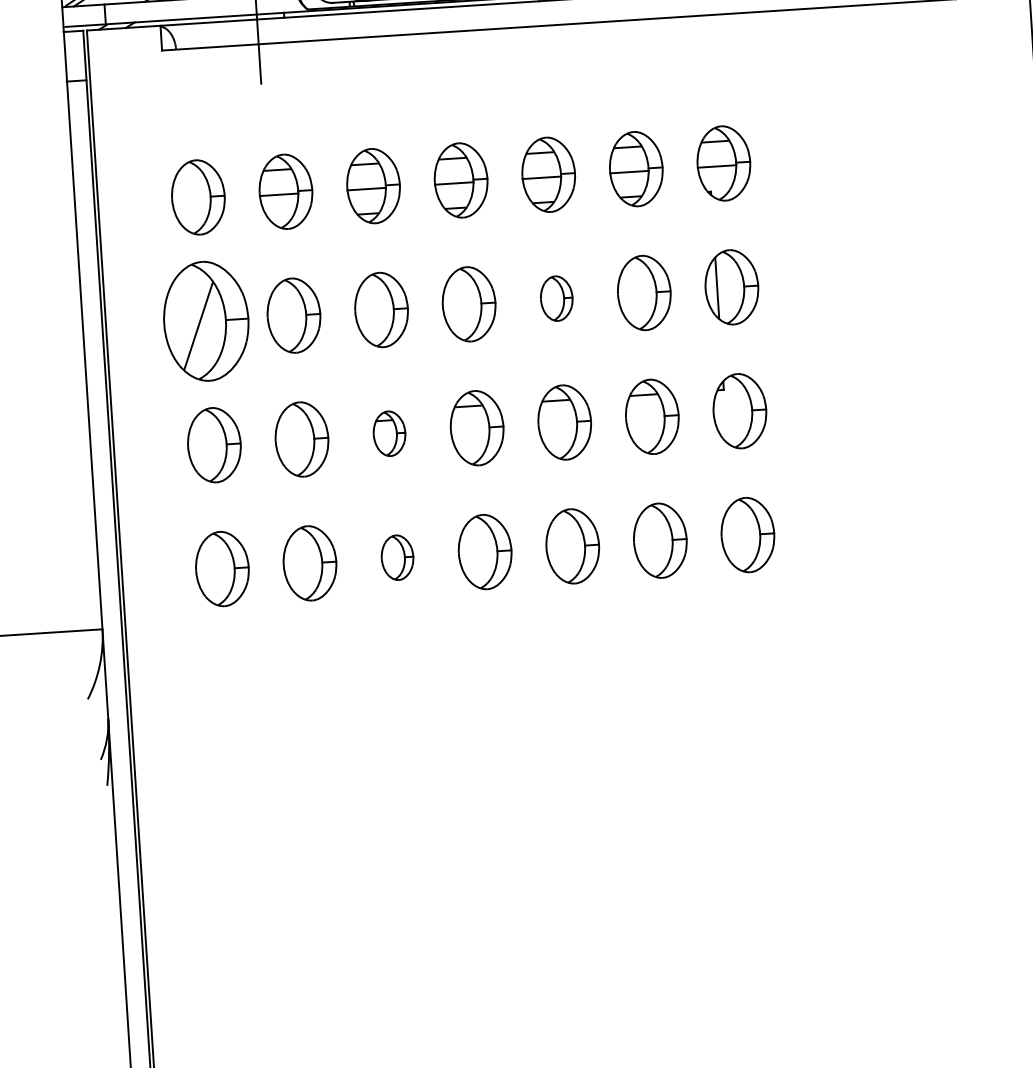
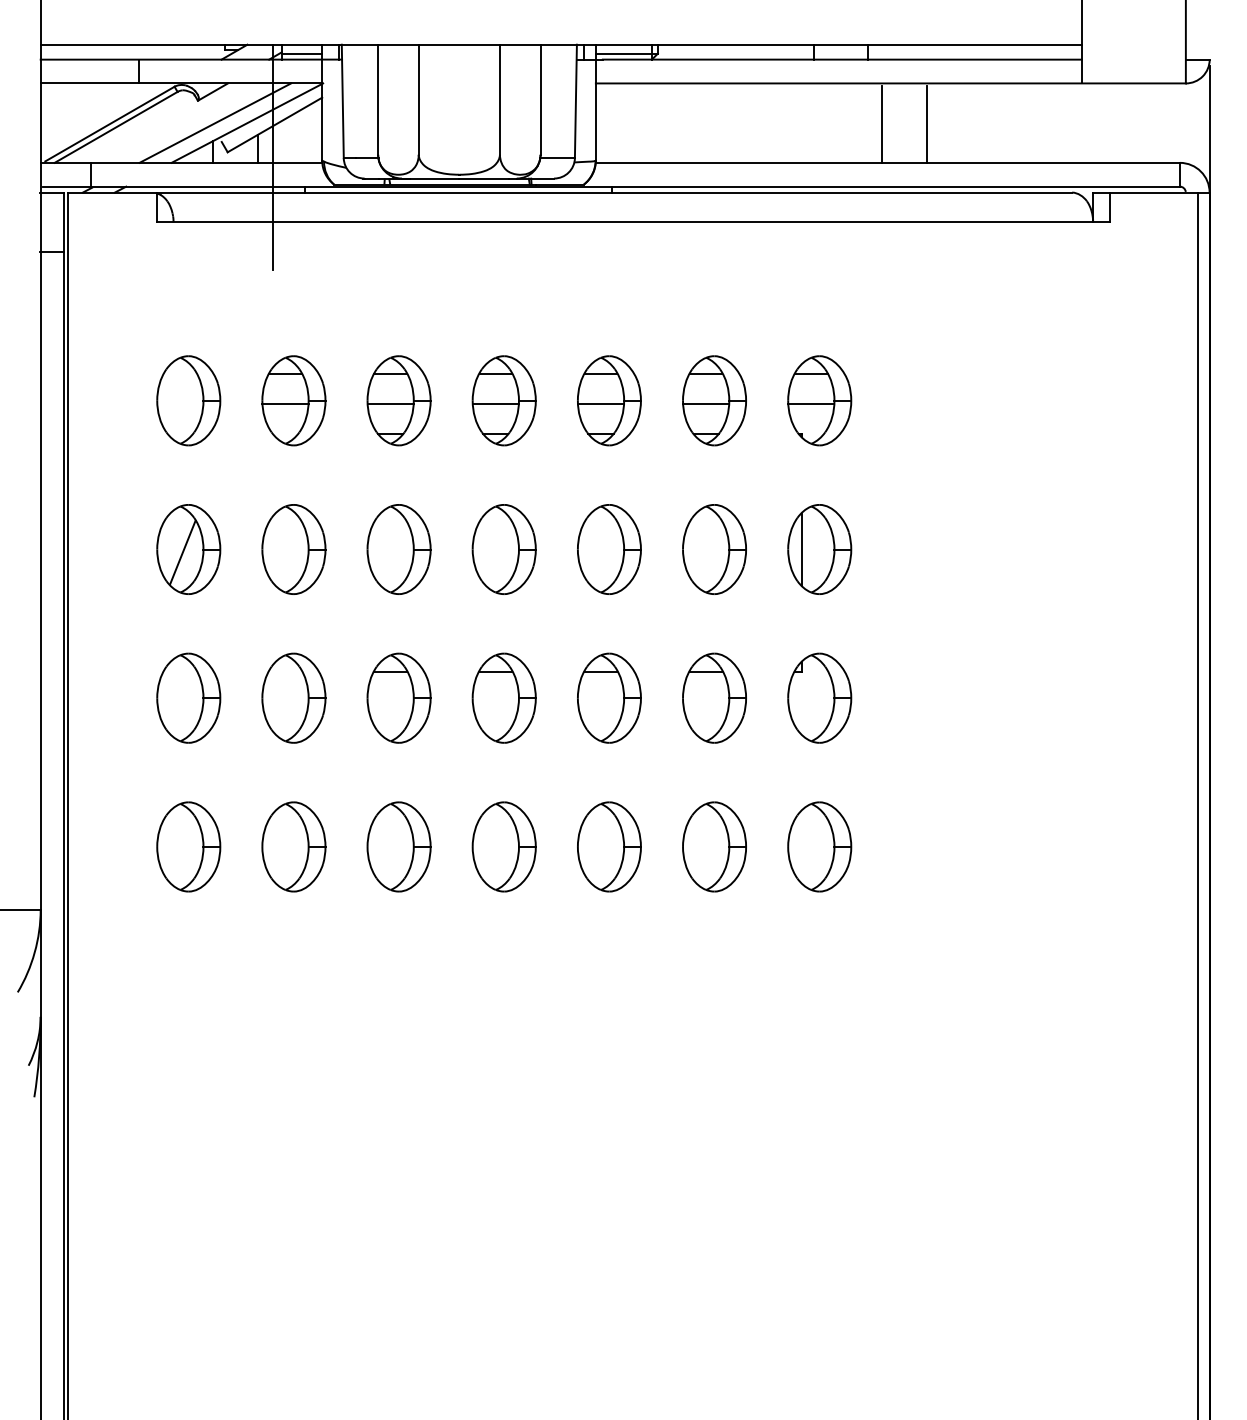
part: (556, 298) -> (609, 549), size x1.67
part: (206, 321) -> (188, 549), size x0.62
part: (389, 433) -> (398, 697), size x1.67
part: (397, 557) -> (398, 846), size x1.67

